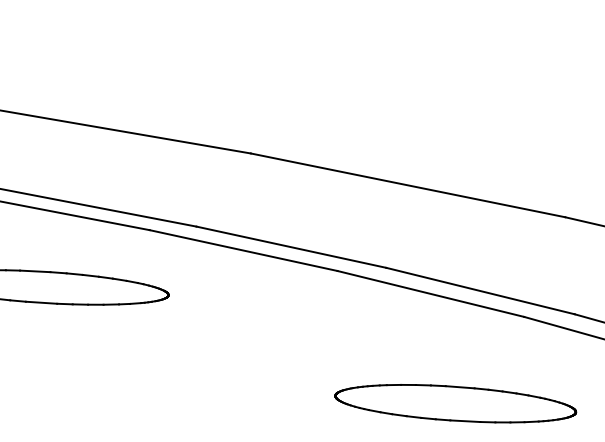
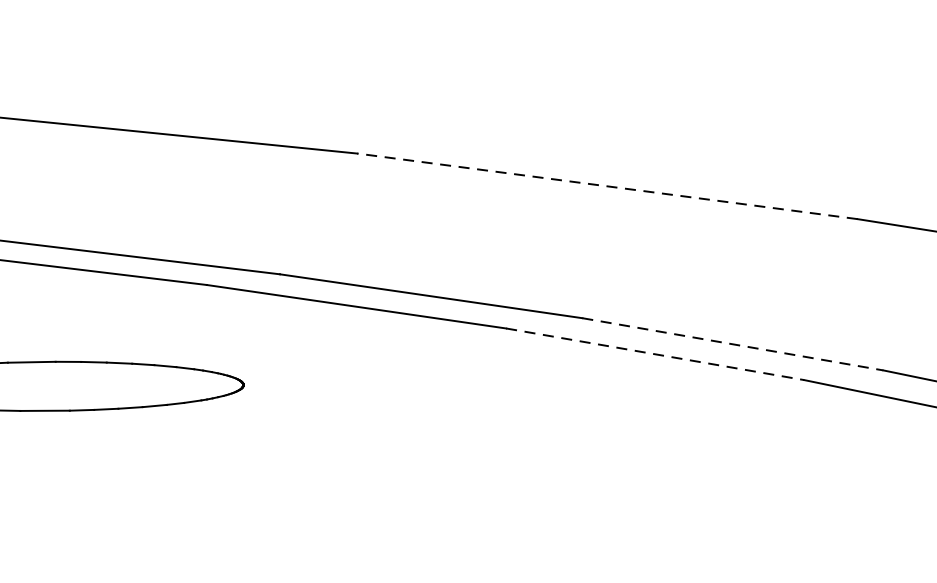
line: (407, 185) -> (606, 186), solid -> dashed
line: (481, 291) -> (734, 344), solid -> dashed
line: (431, 294) -> (656, 355), solid -> dashed
part: (455, 403) -> (705, 523), removed

